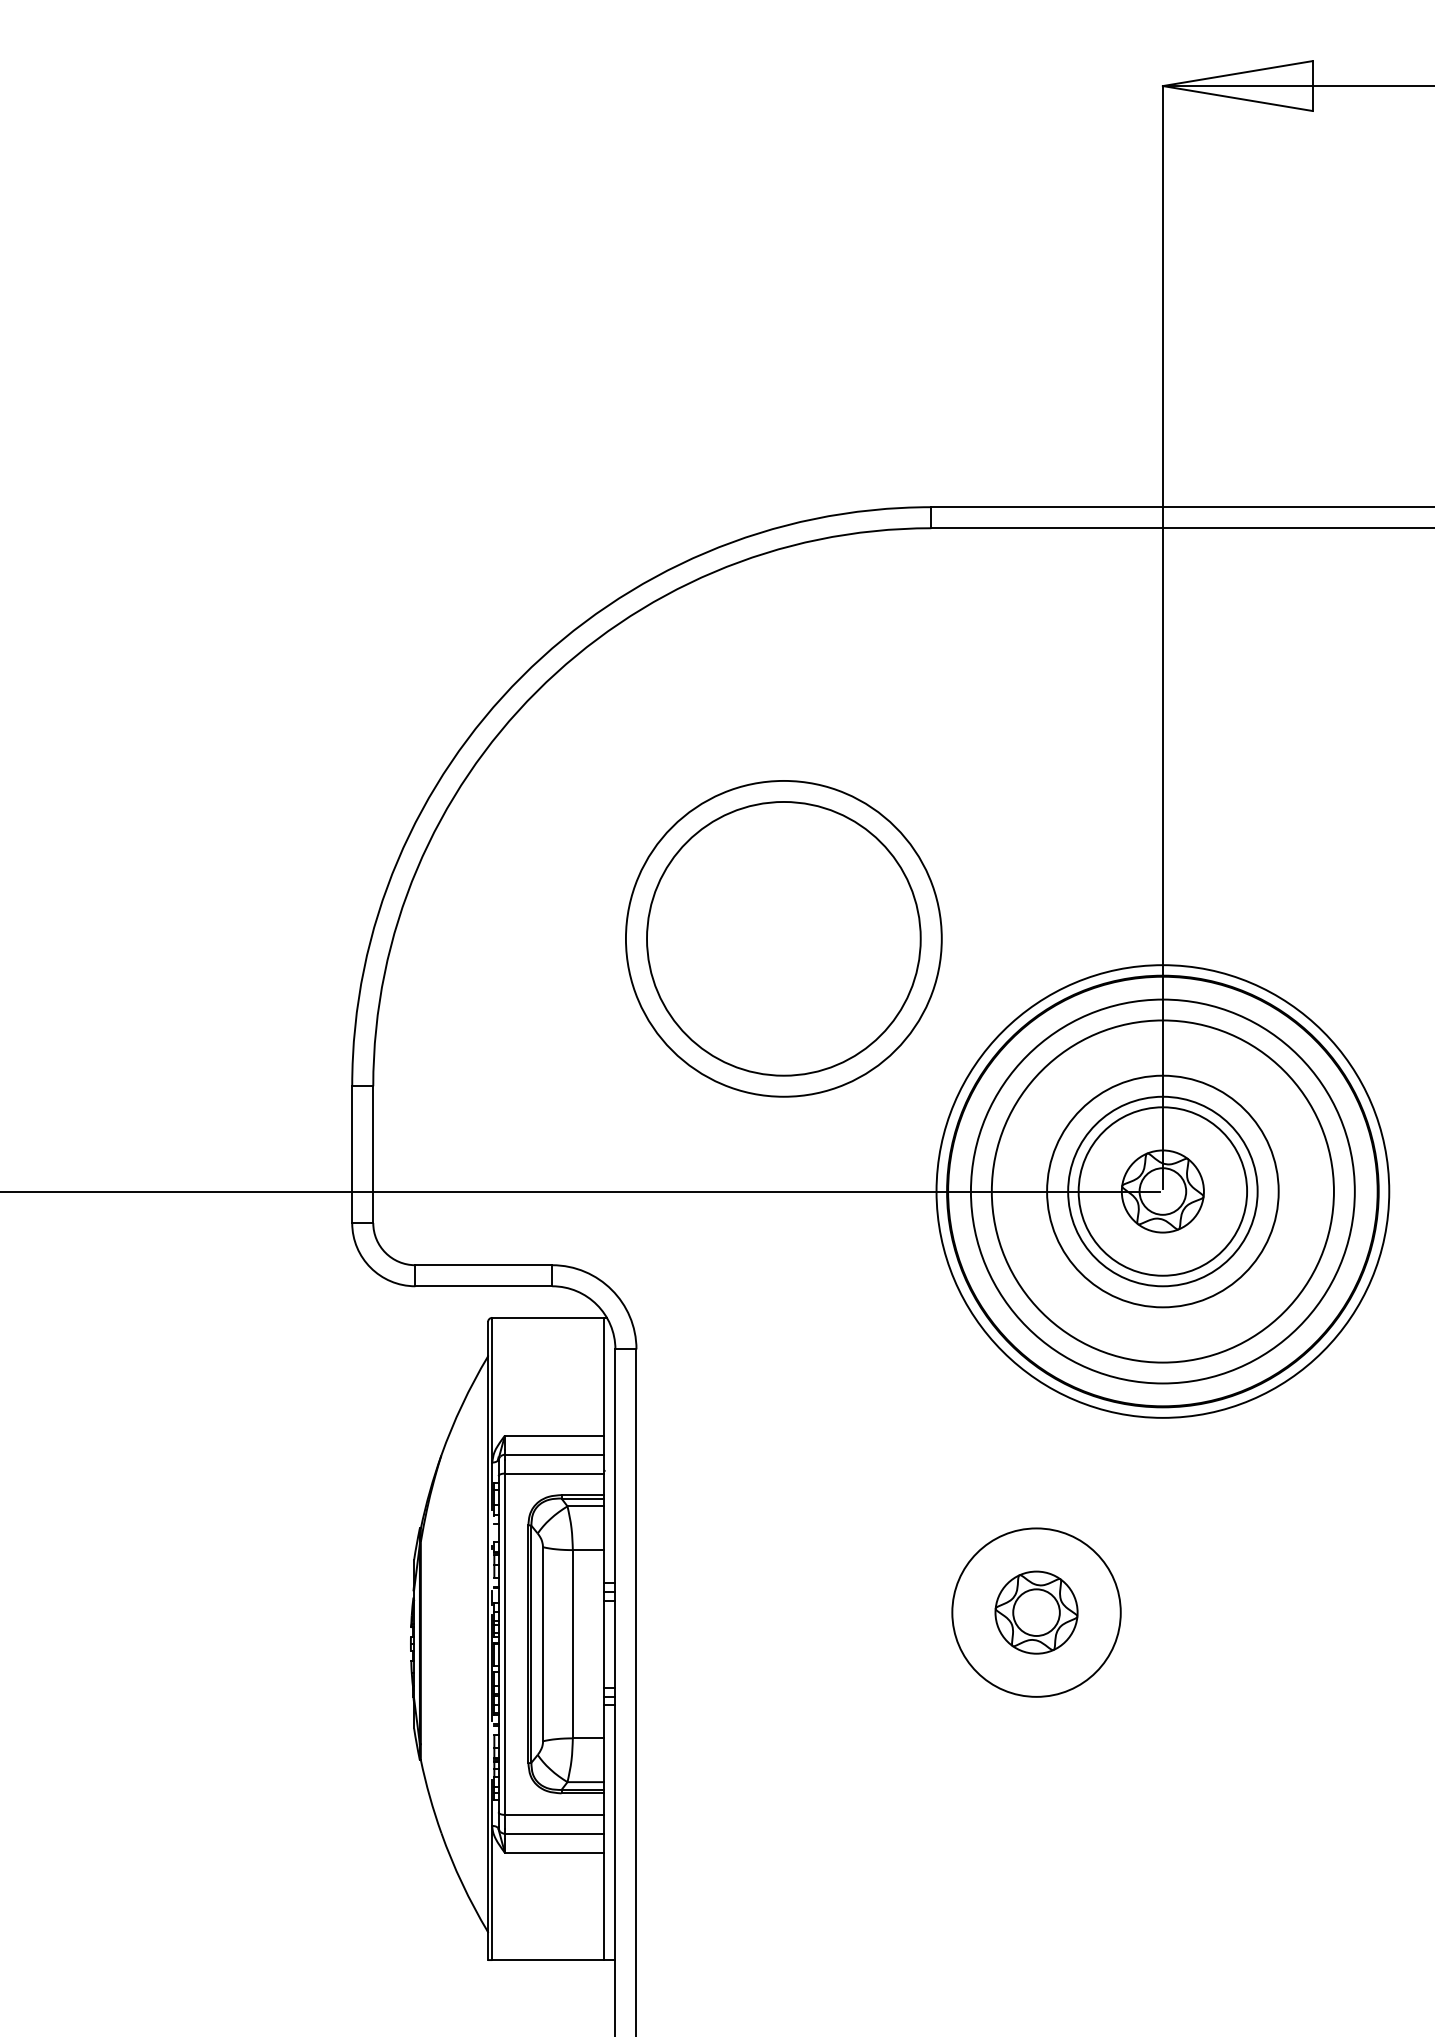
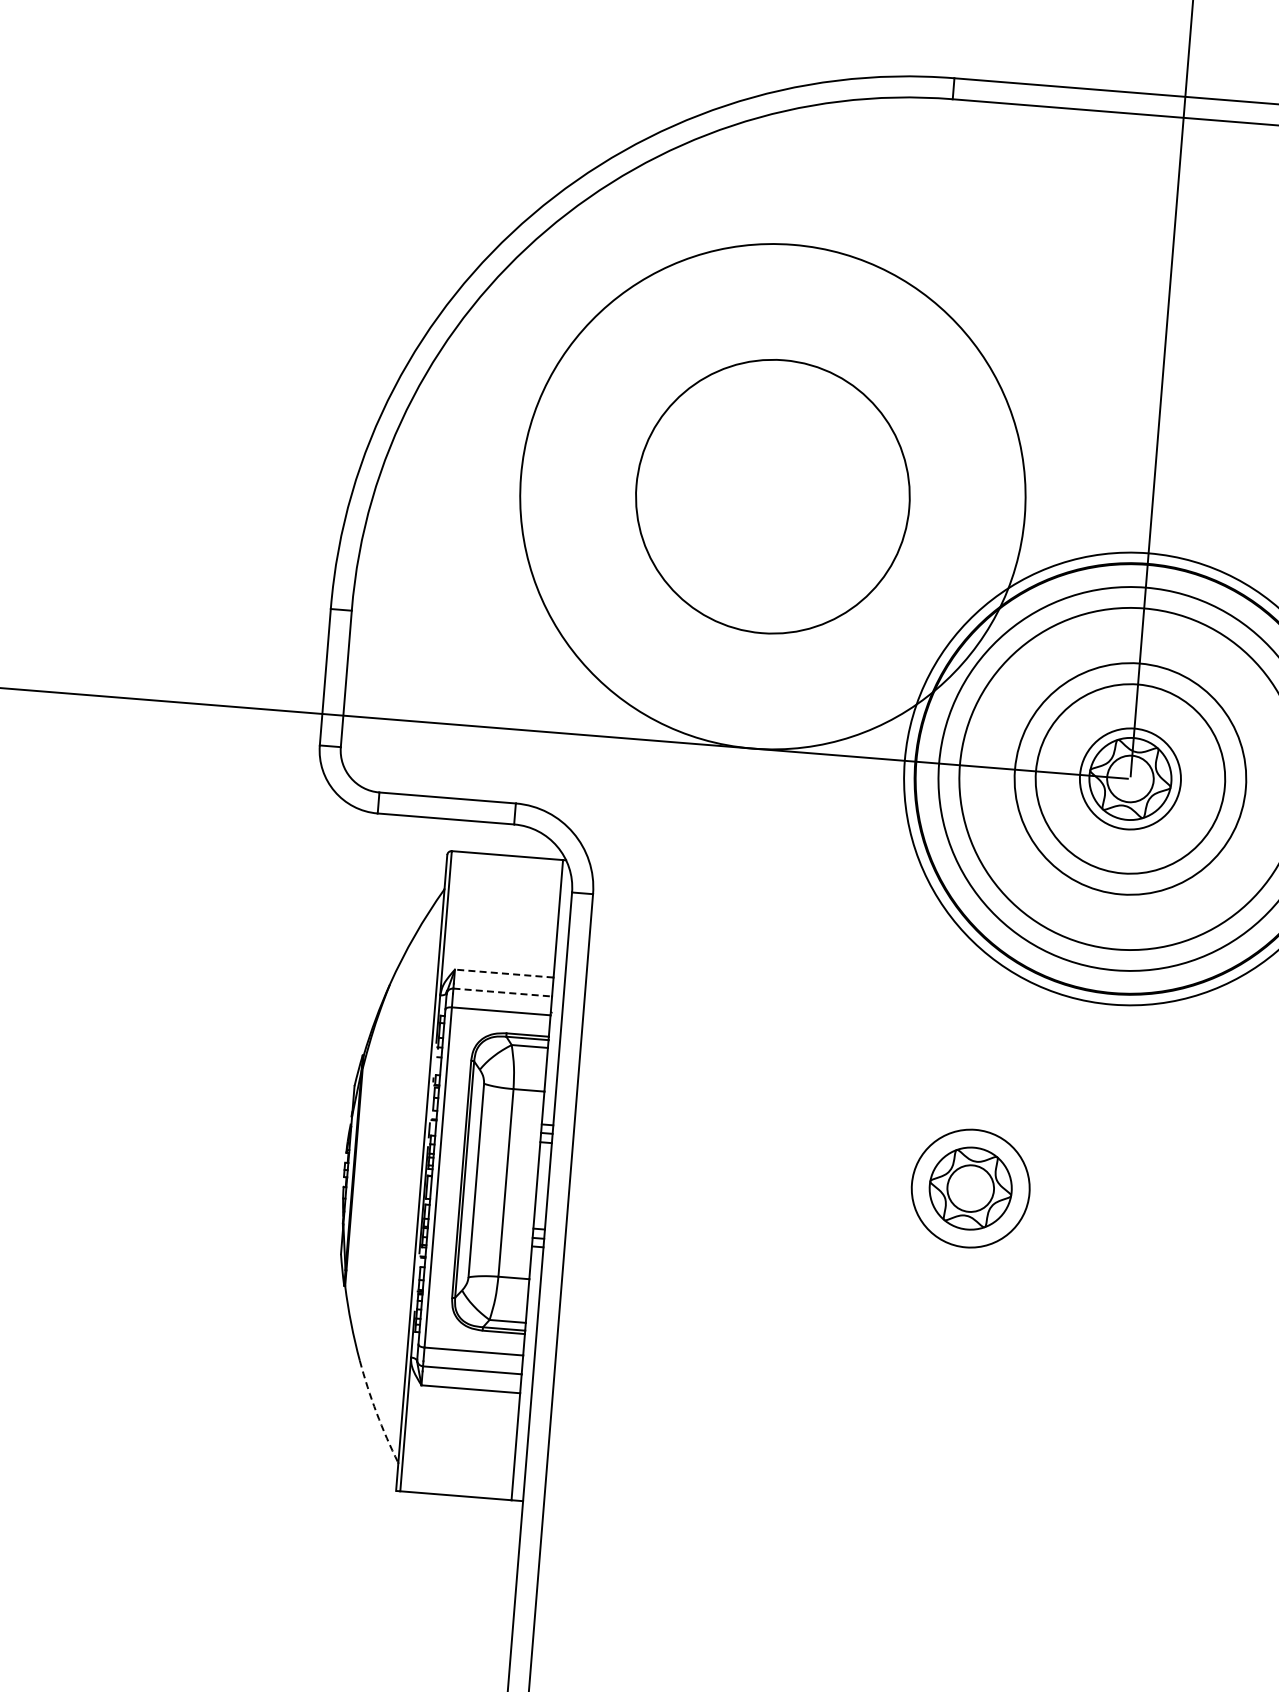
circle: (783, 938) -> (772, 496), size x1.6
circle: (1162, 1191) -> (1130, 778), size x0.6
line: (553, 1435) -> (503, 973), solid -> dashed
line: (554, 1454) -> (502, 992), solid -> dashed
circle: (1036, 1612) -> (970, 1188), size x0.7
arc: (462, 1883) -> (376, 1412), solid -> dashed

